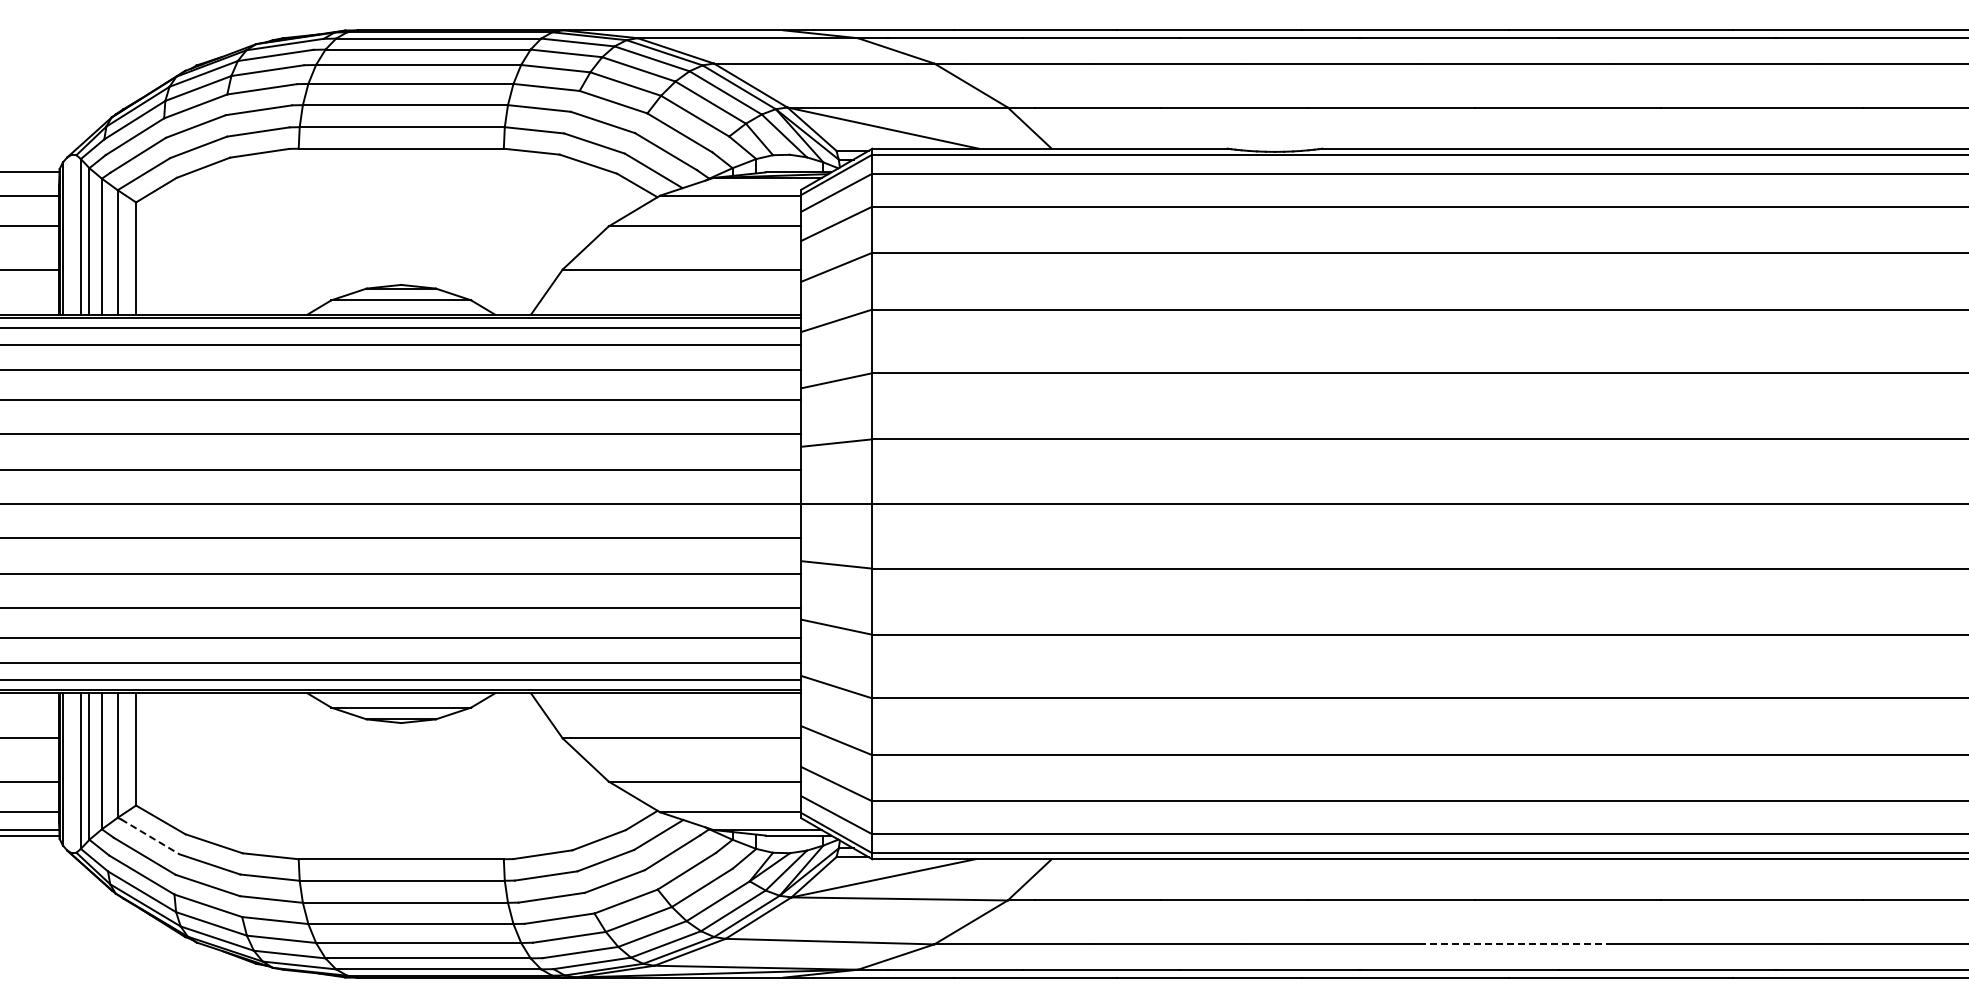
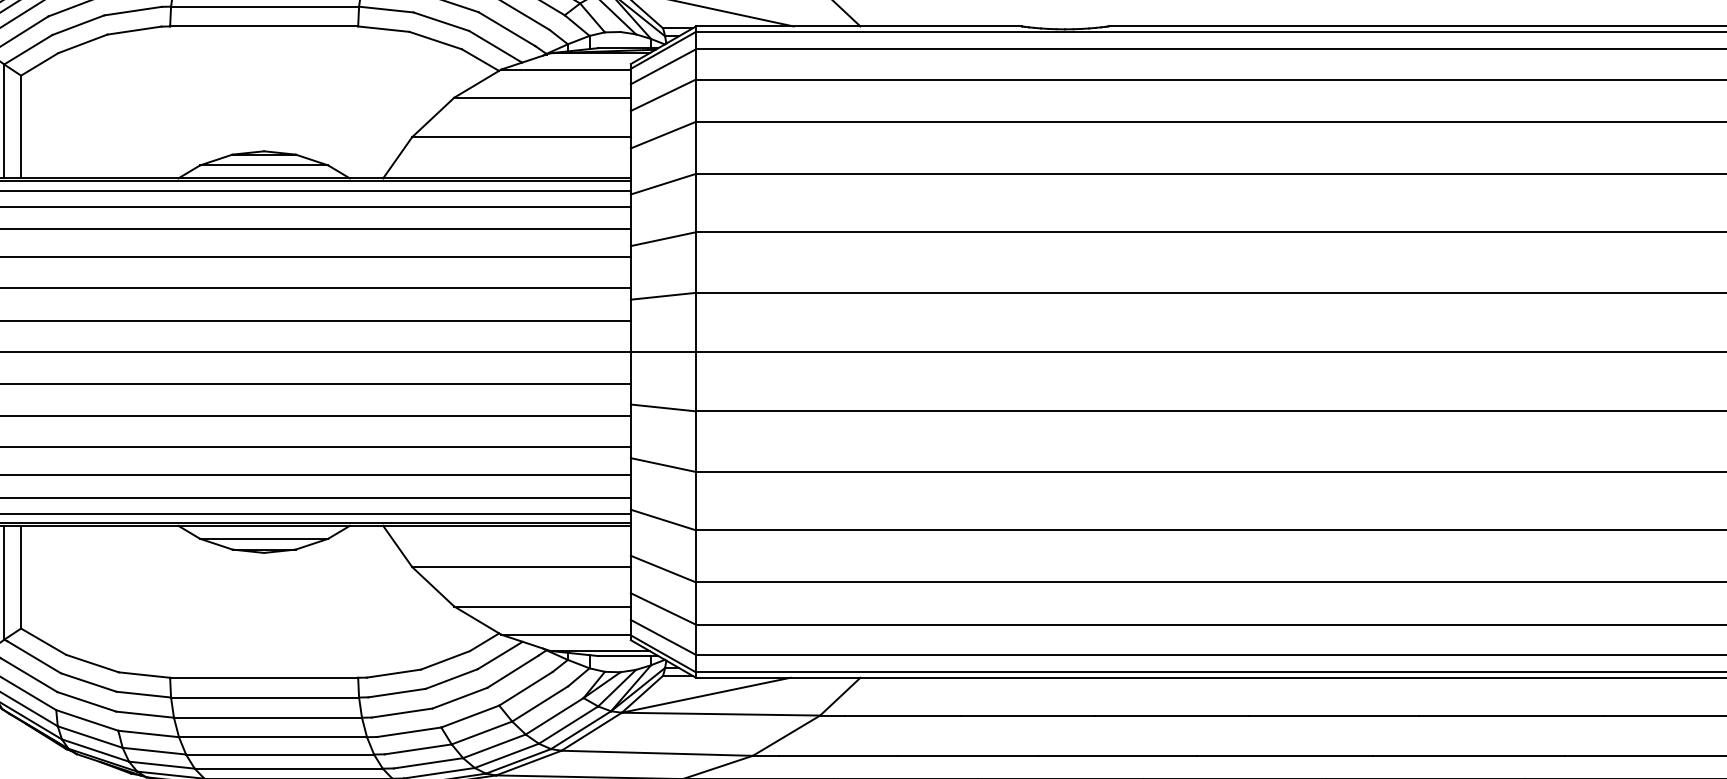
line: (150, 837) -> (34, 657), dashed -> solid
line: (1515, 944) -> (1285, 755), dashed -> solid

